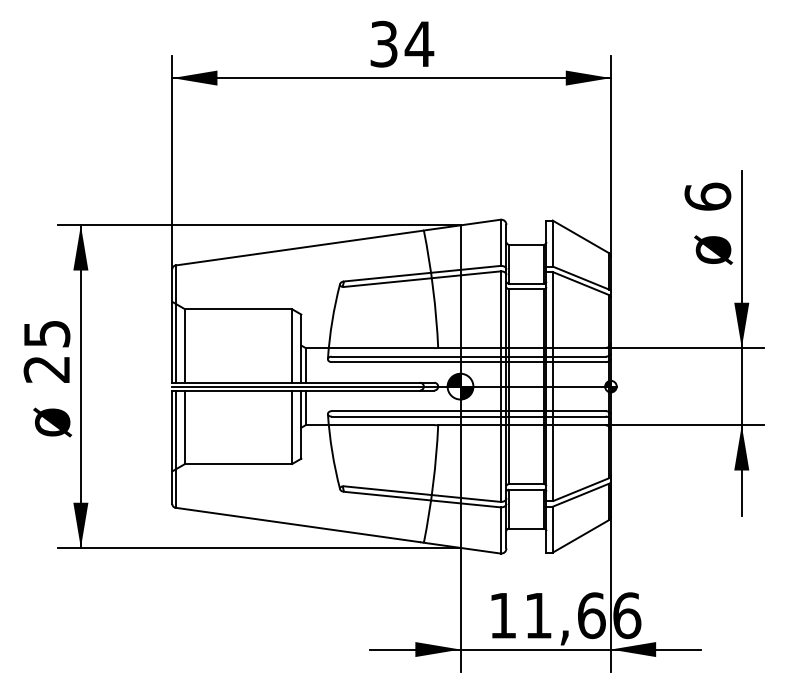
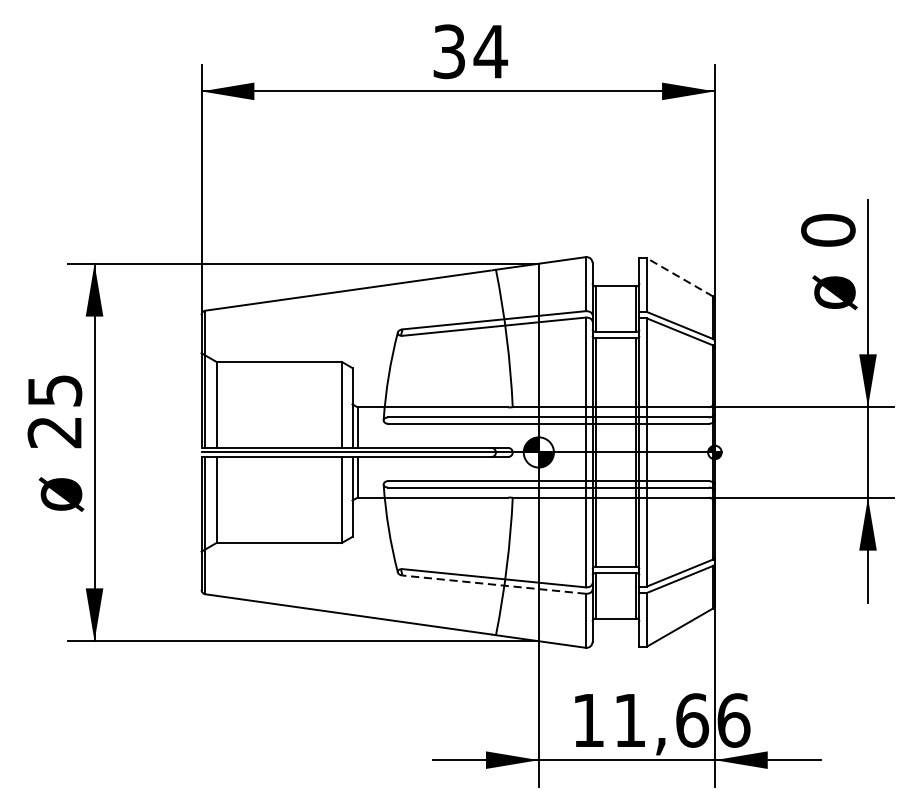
text: (707, 196) -> (827, 229), 6 -> 0
line: (581, 236) -> (680, 276), solid -> dashed
line: (422, 499) -> (494, 584), solid -> dashed

